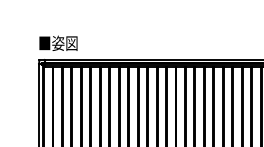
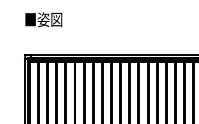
text: (58, 42) -> (43, 18), moved

